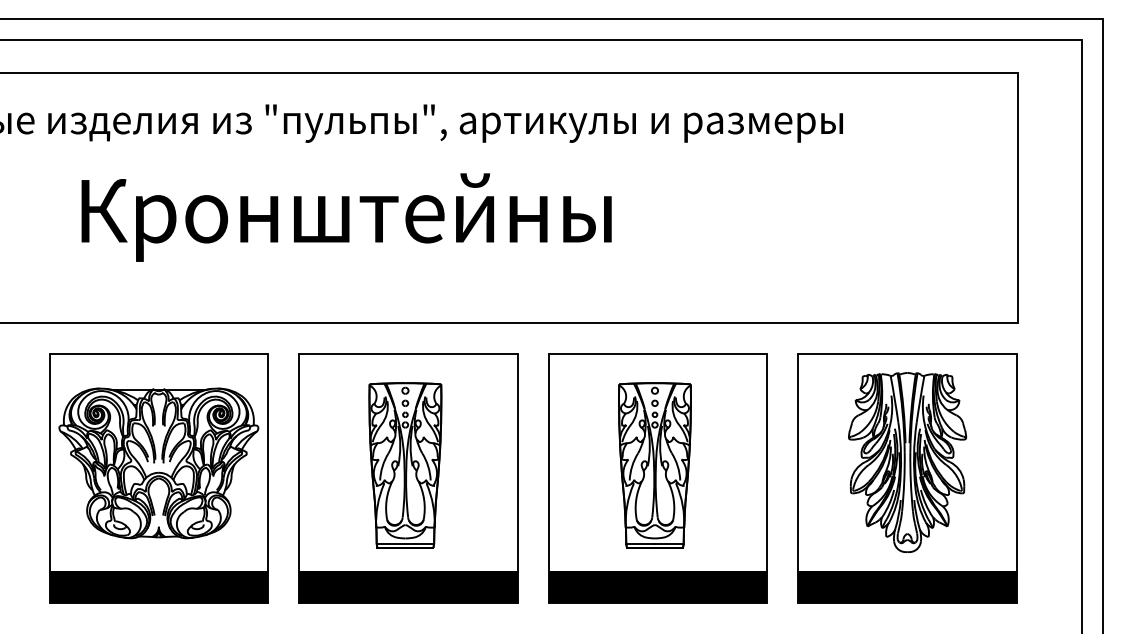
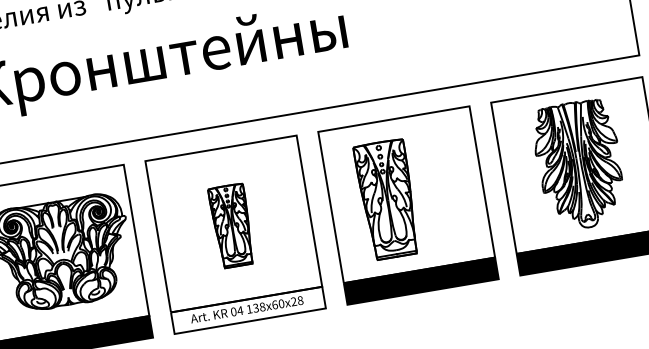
part: (405, 465) -> (232, 226), size x0.7
part: (654, 465) -> (387, 199), moved
fill: (408, 587) -> (248, 310), removed

